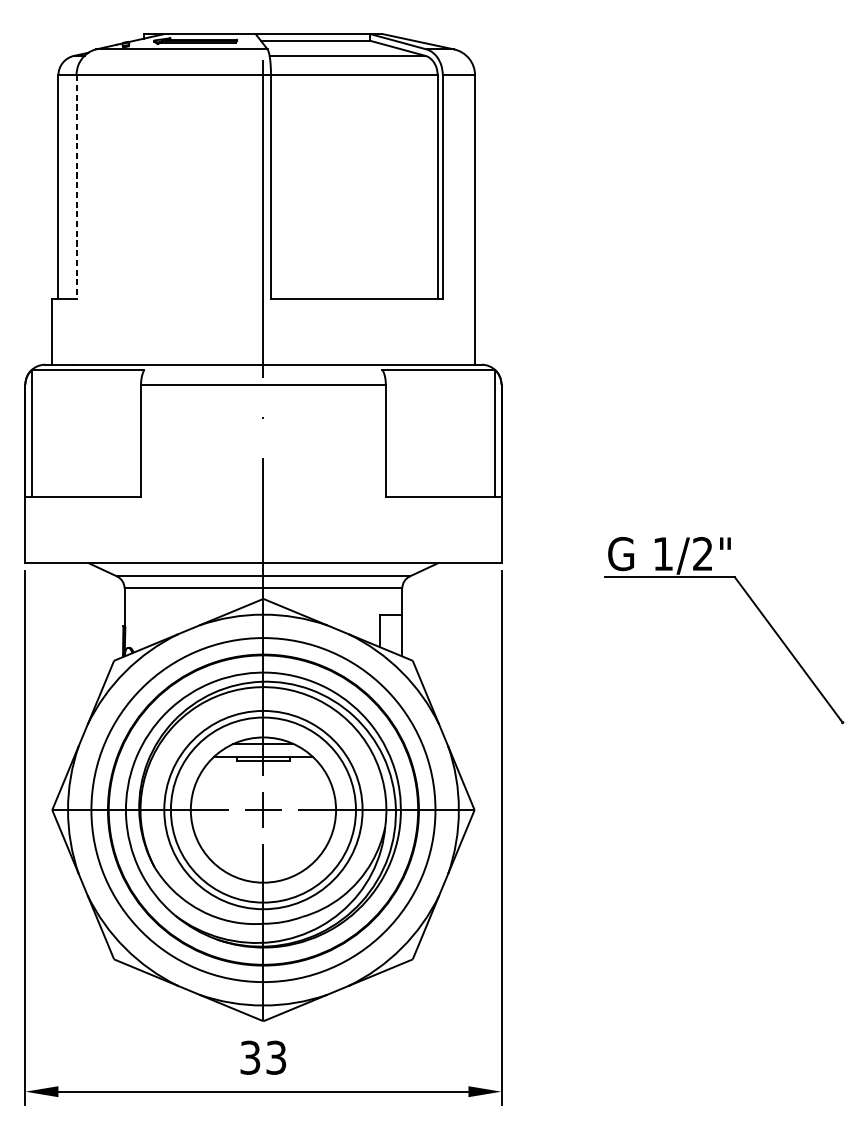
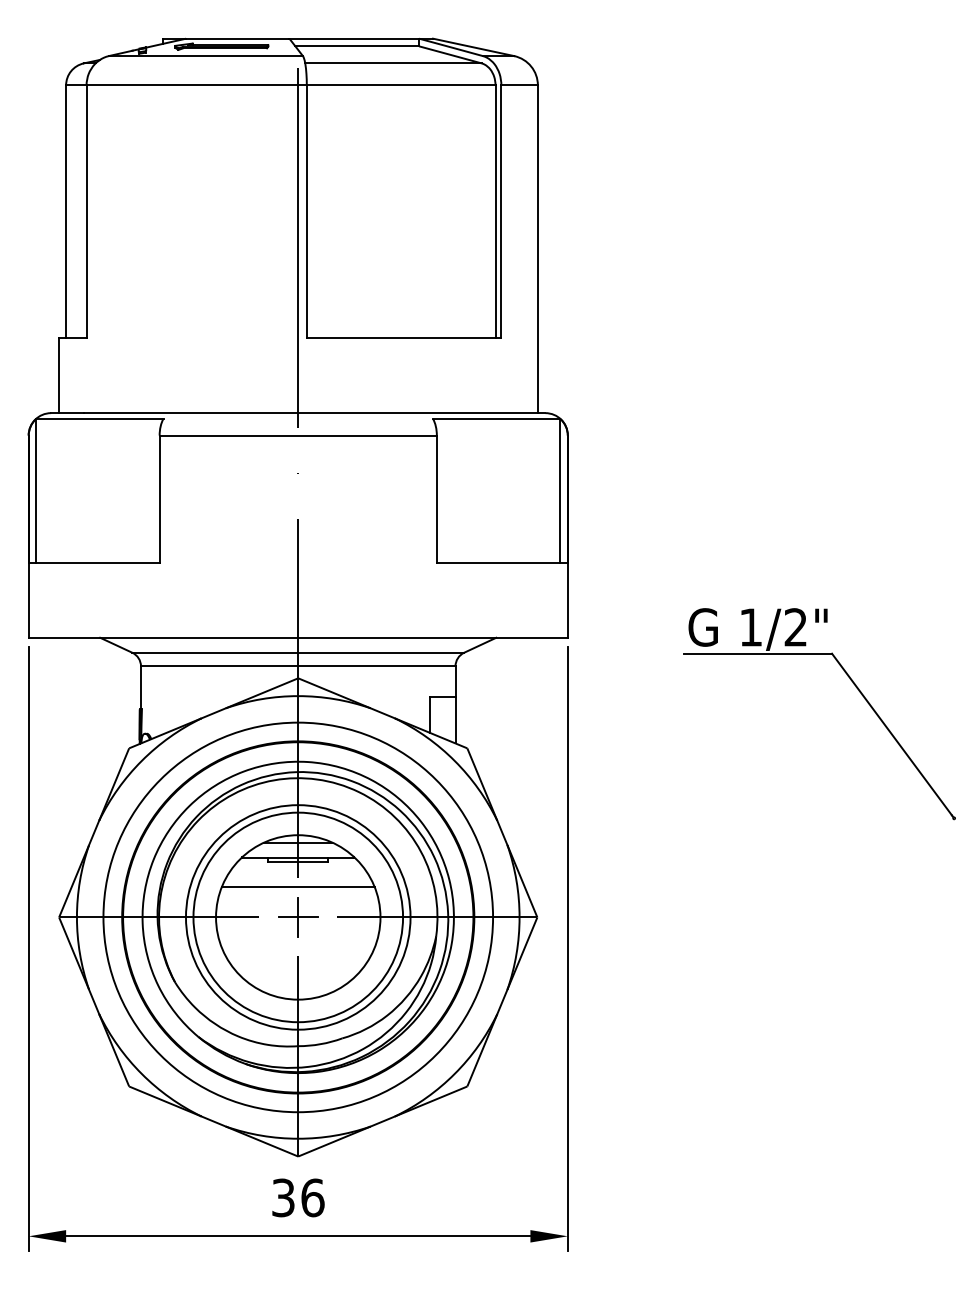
line: (76, 187) -> (86, 212), dashed -> solid
line: (262, 783) -> (297, 887), added
text: (276, 1057) -> (312, 1197), 33 -> 36

